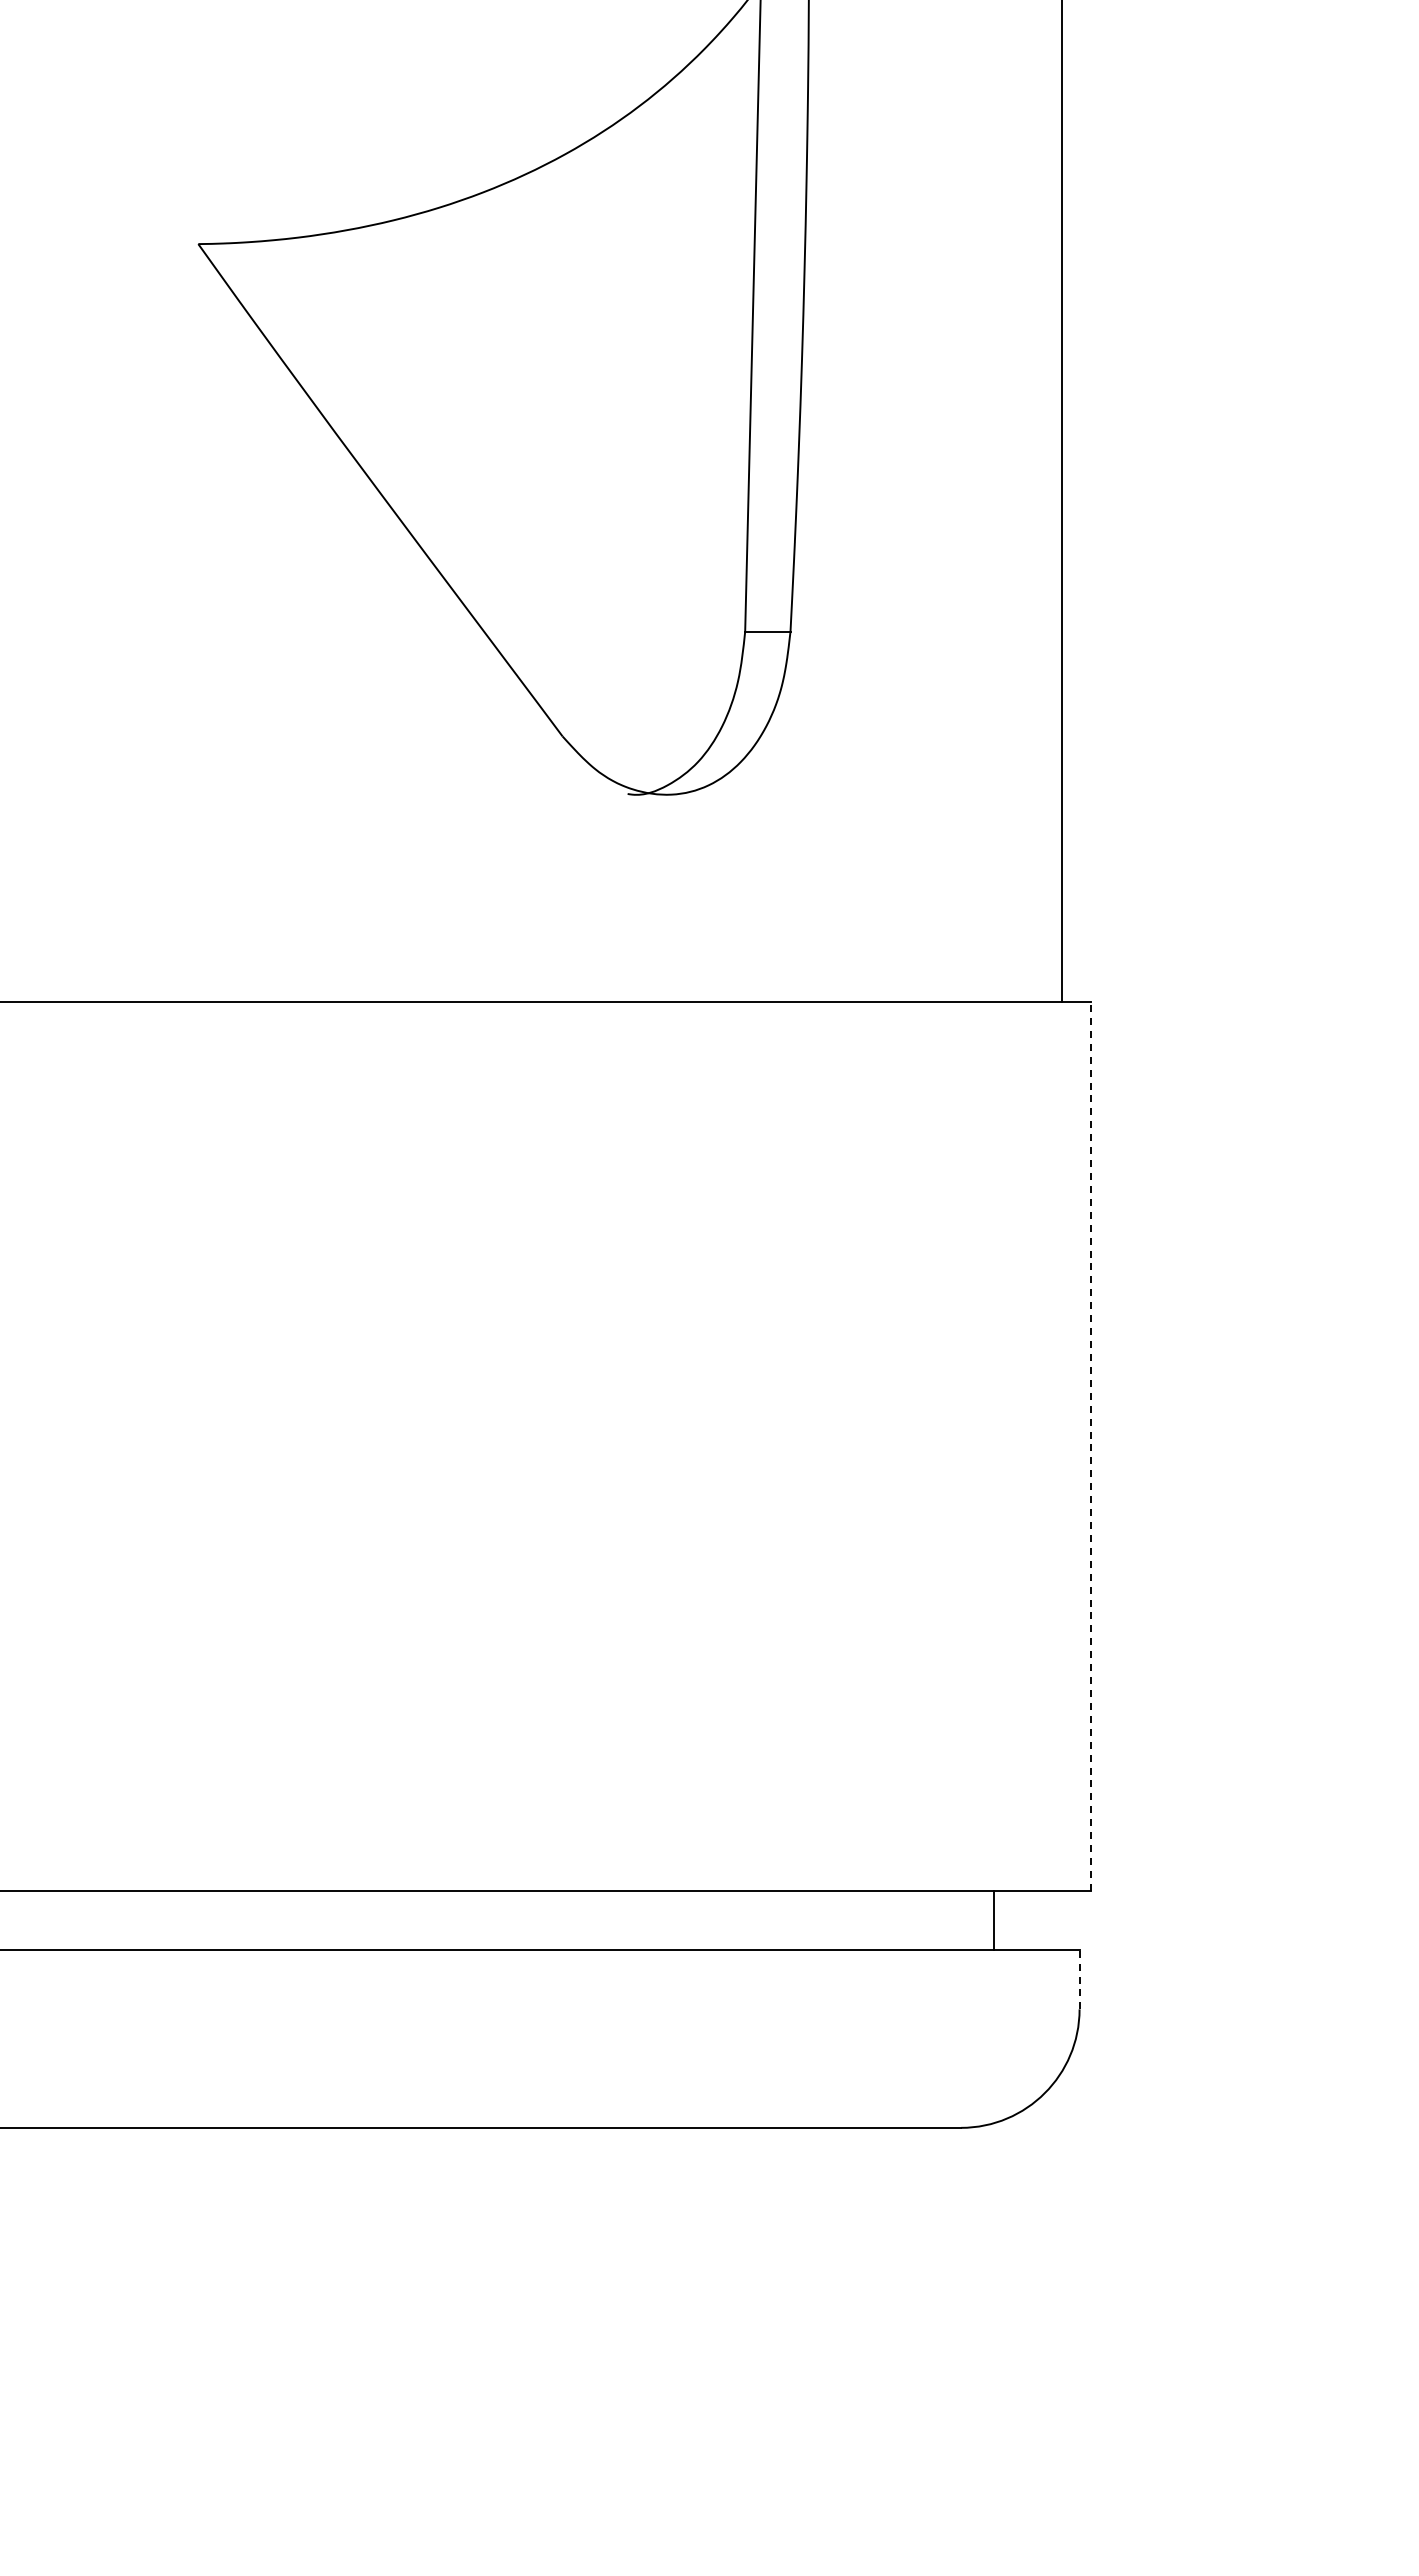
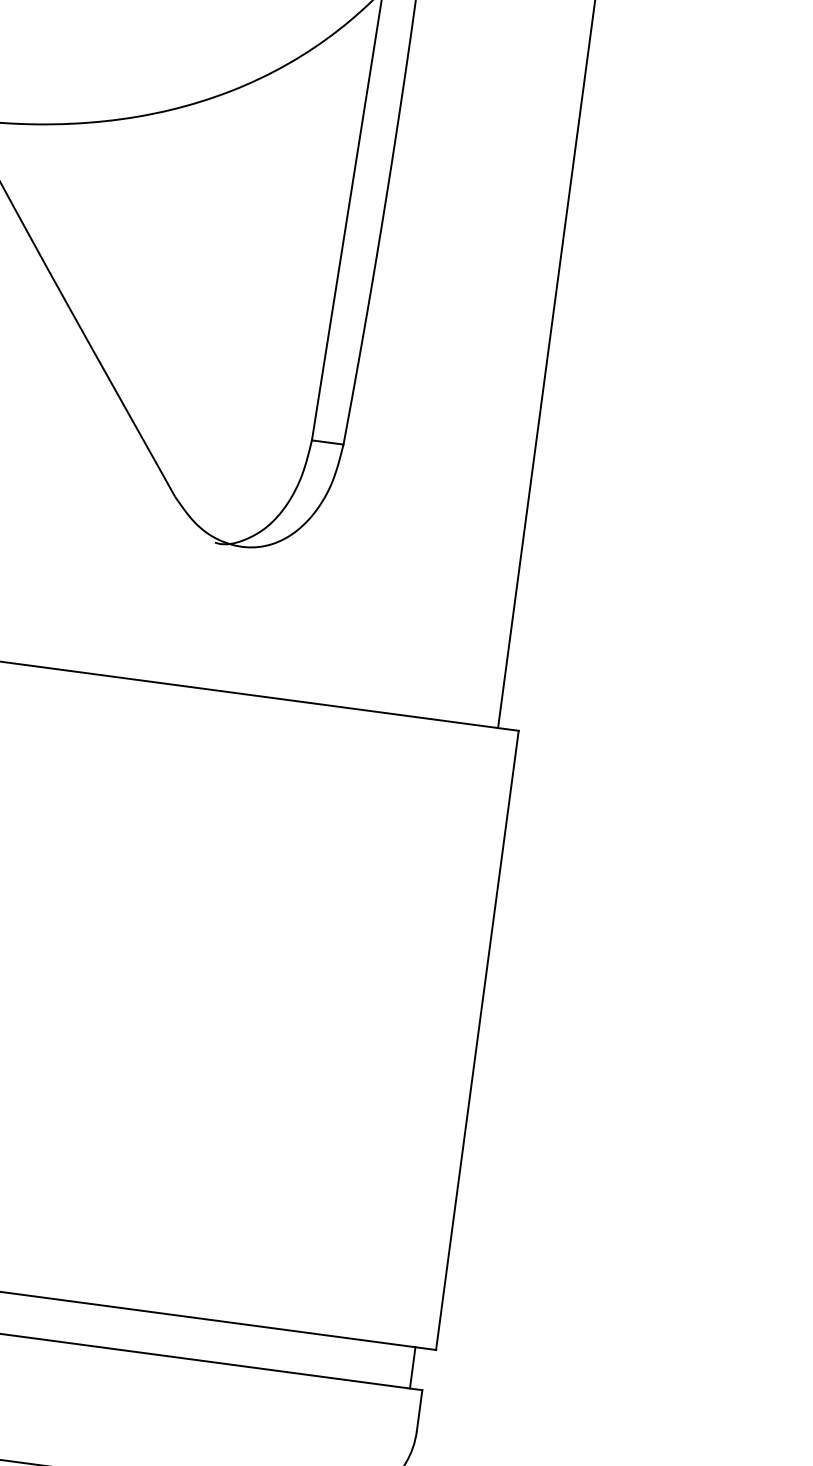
line: (1091, 1446) -> (477, 1040), dashed -> solid
line: (993, 1920) -> (412, 1367), moved
line: (1079, 1979) -> (419, 1410), dashed -> solid

